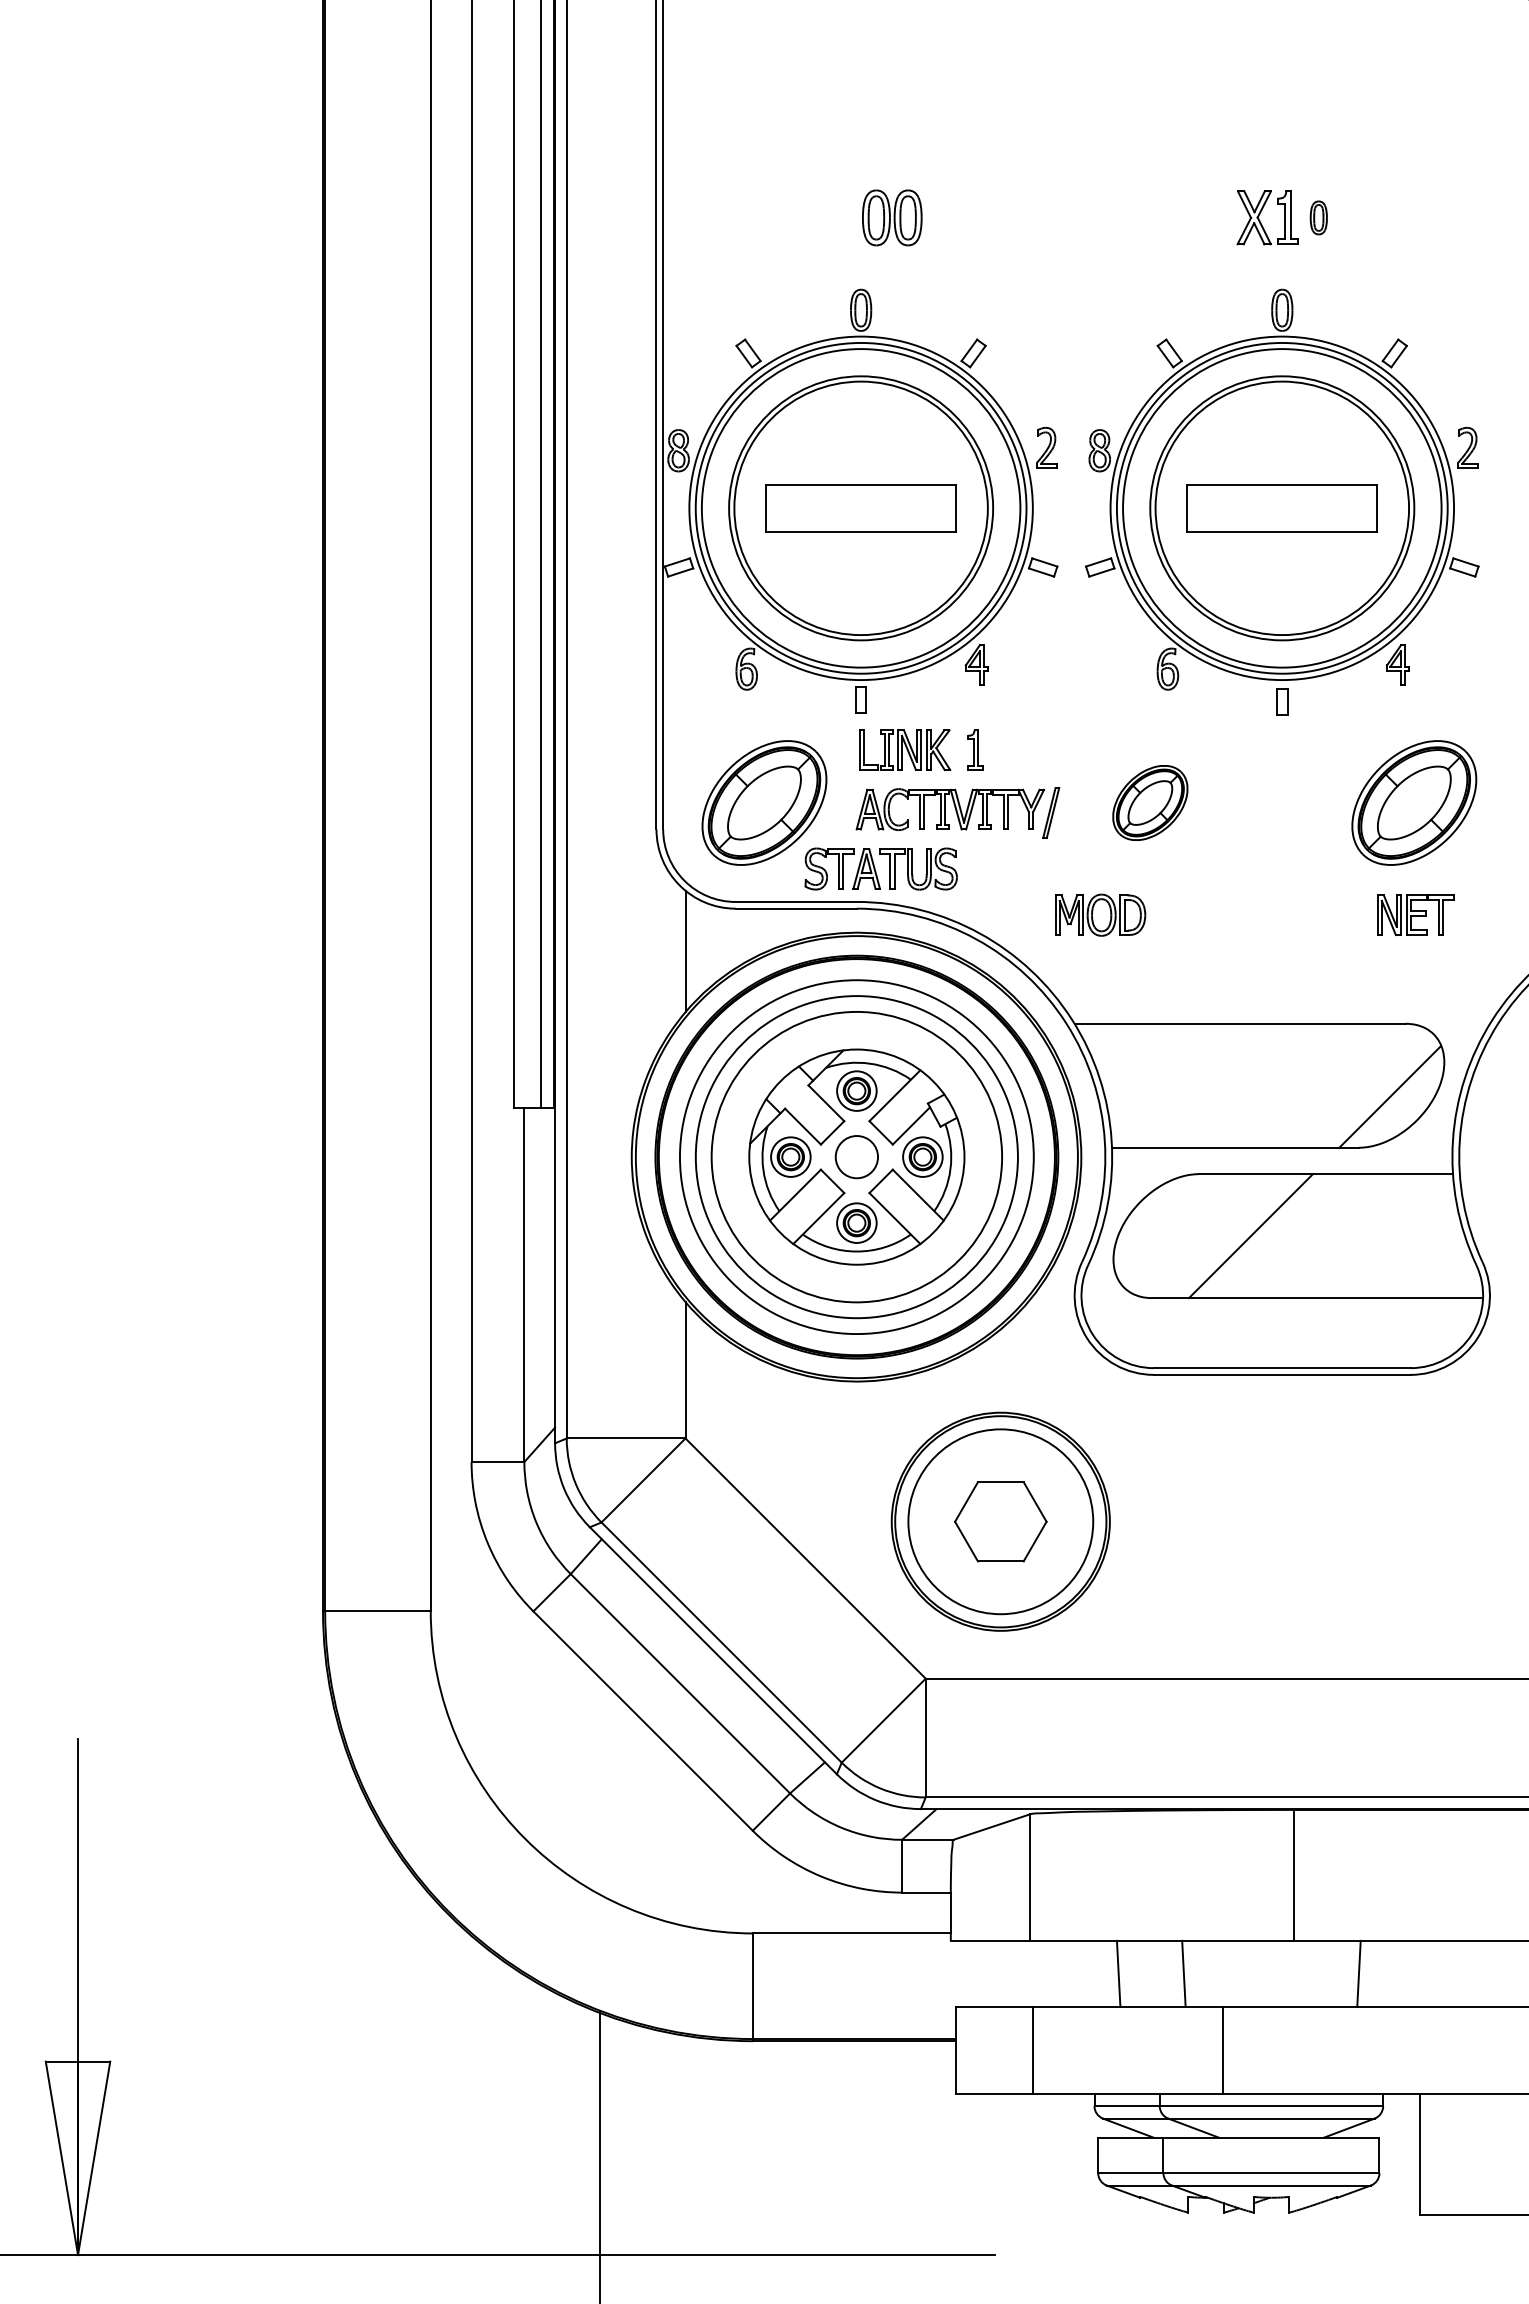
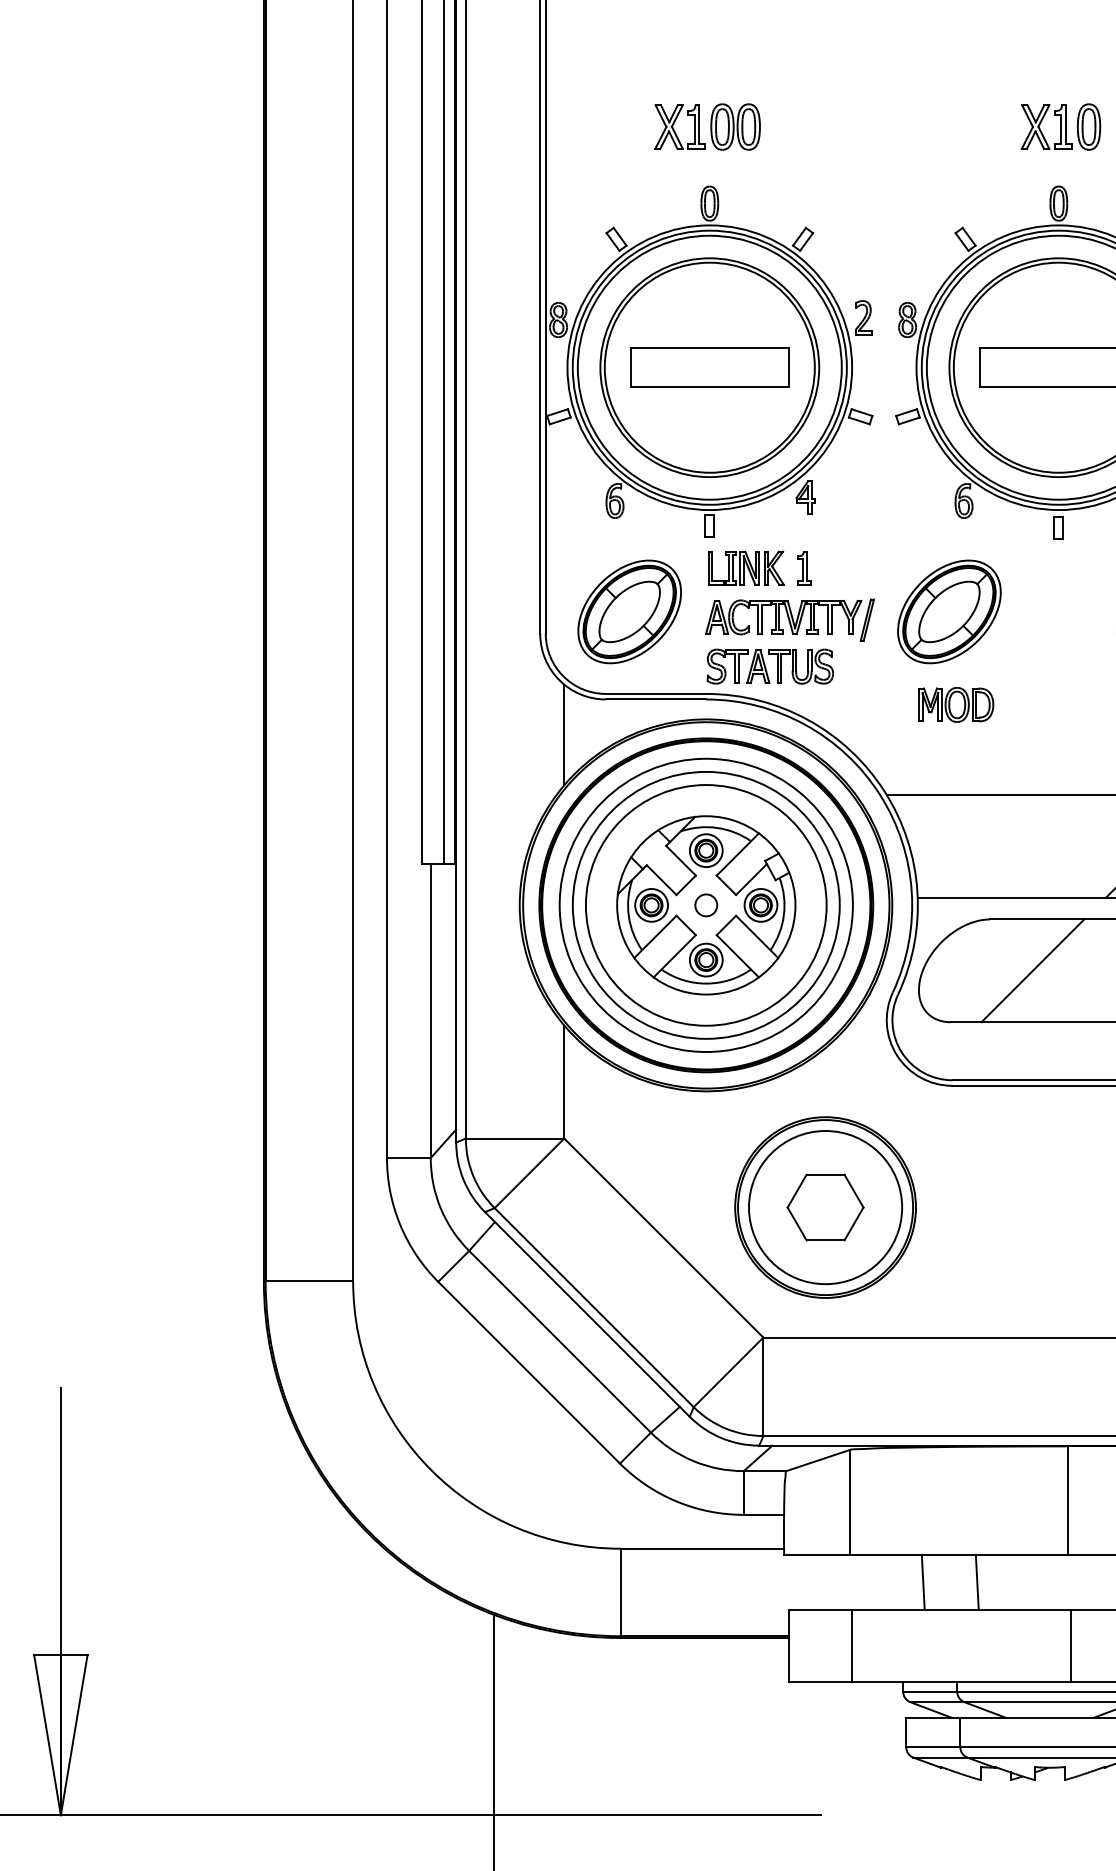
part: (818, 213) -> (674, 123), added
part: (1318, 217) -> (1088, 126), size x1.67
part: (1150, 802) -> (949, 611), size x1.67
part: (880, 868) -> (769, 666), moved
part: (1100, 914) -> (956, 704), moved
circle: (856, 1156) -> (705, 904), size x0.62
line: (1223, 2049) -> (1070, 1644), moved

